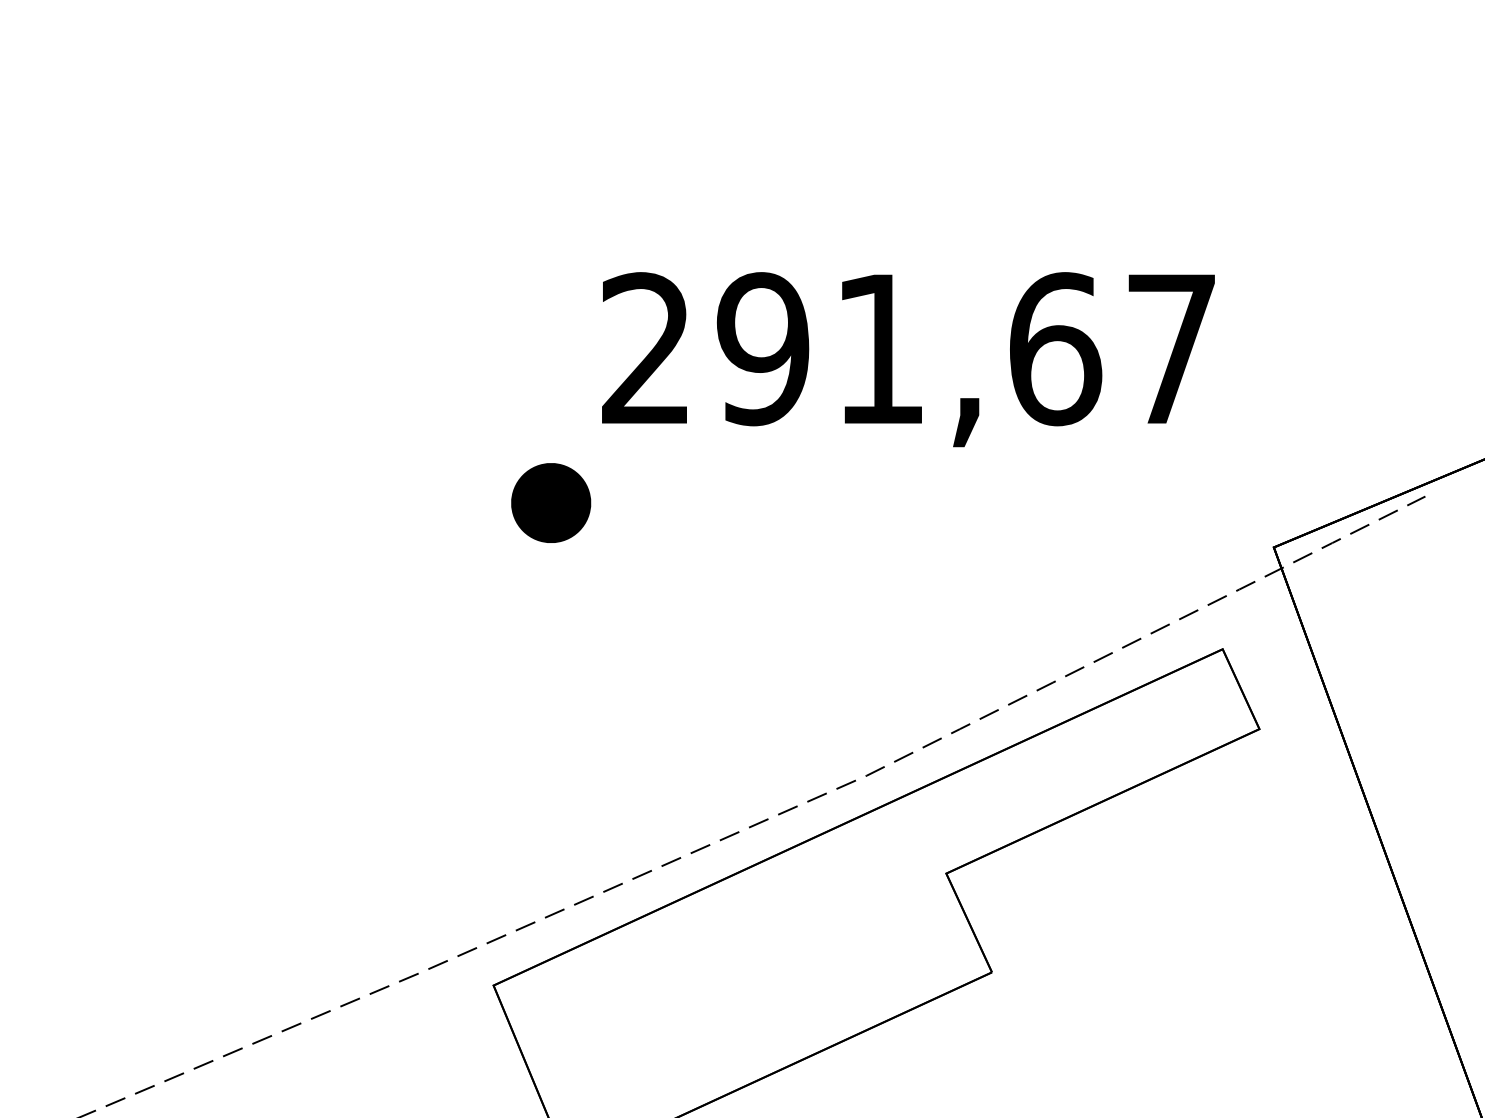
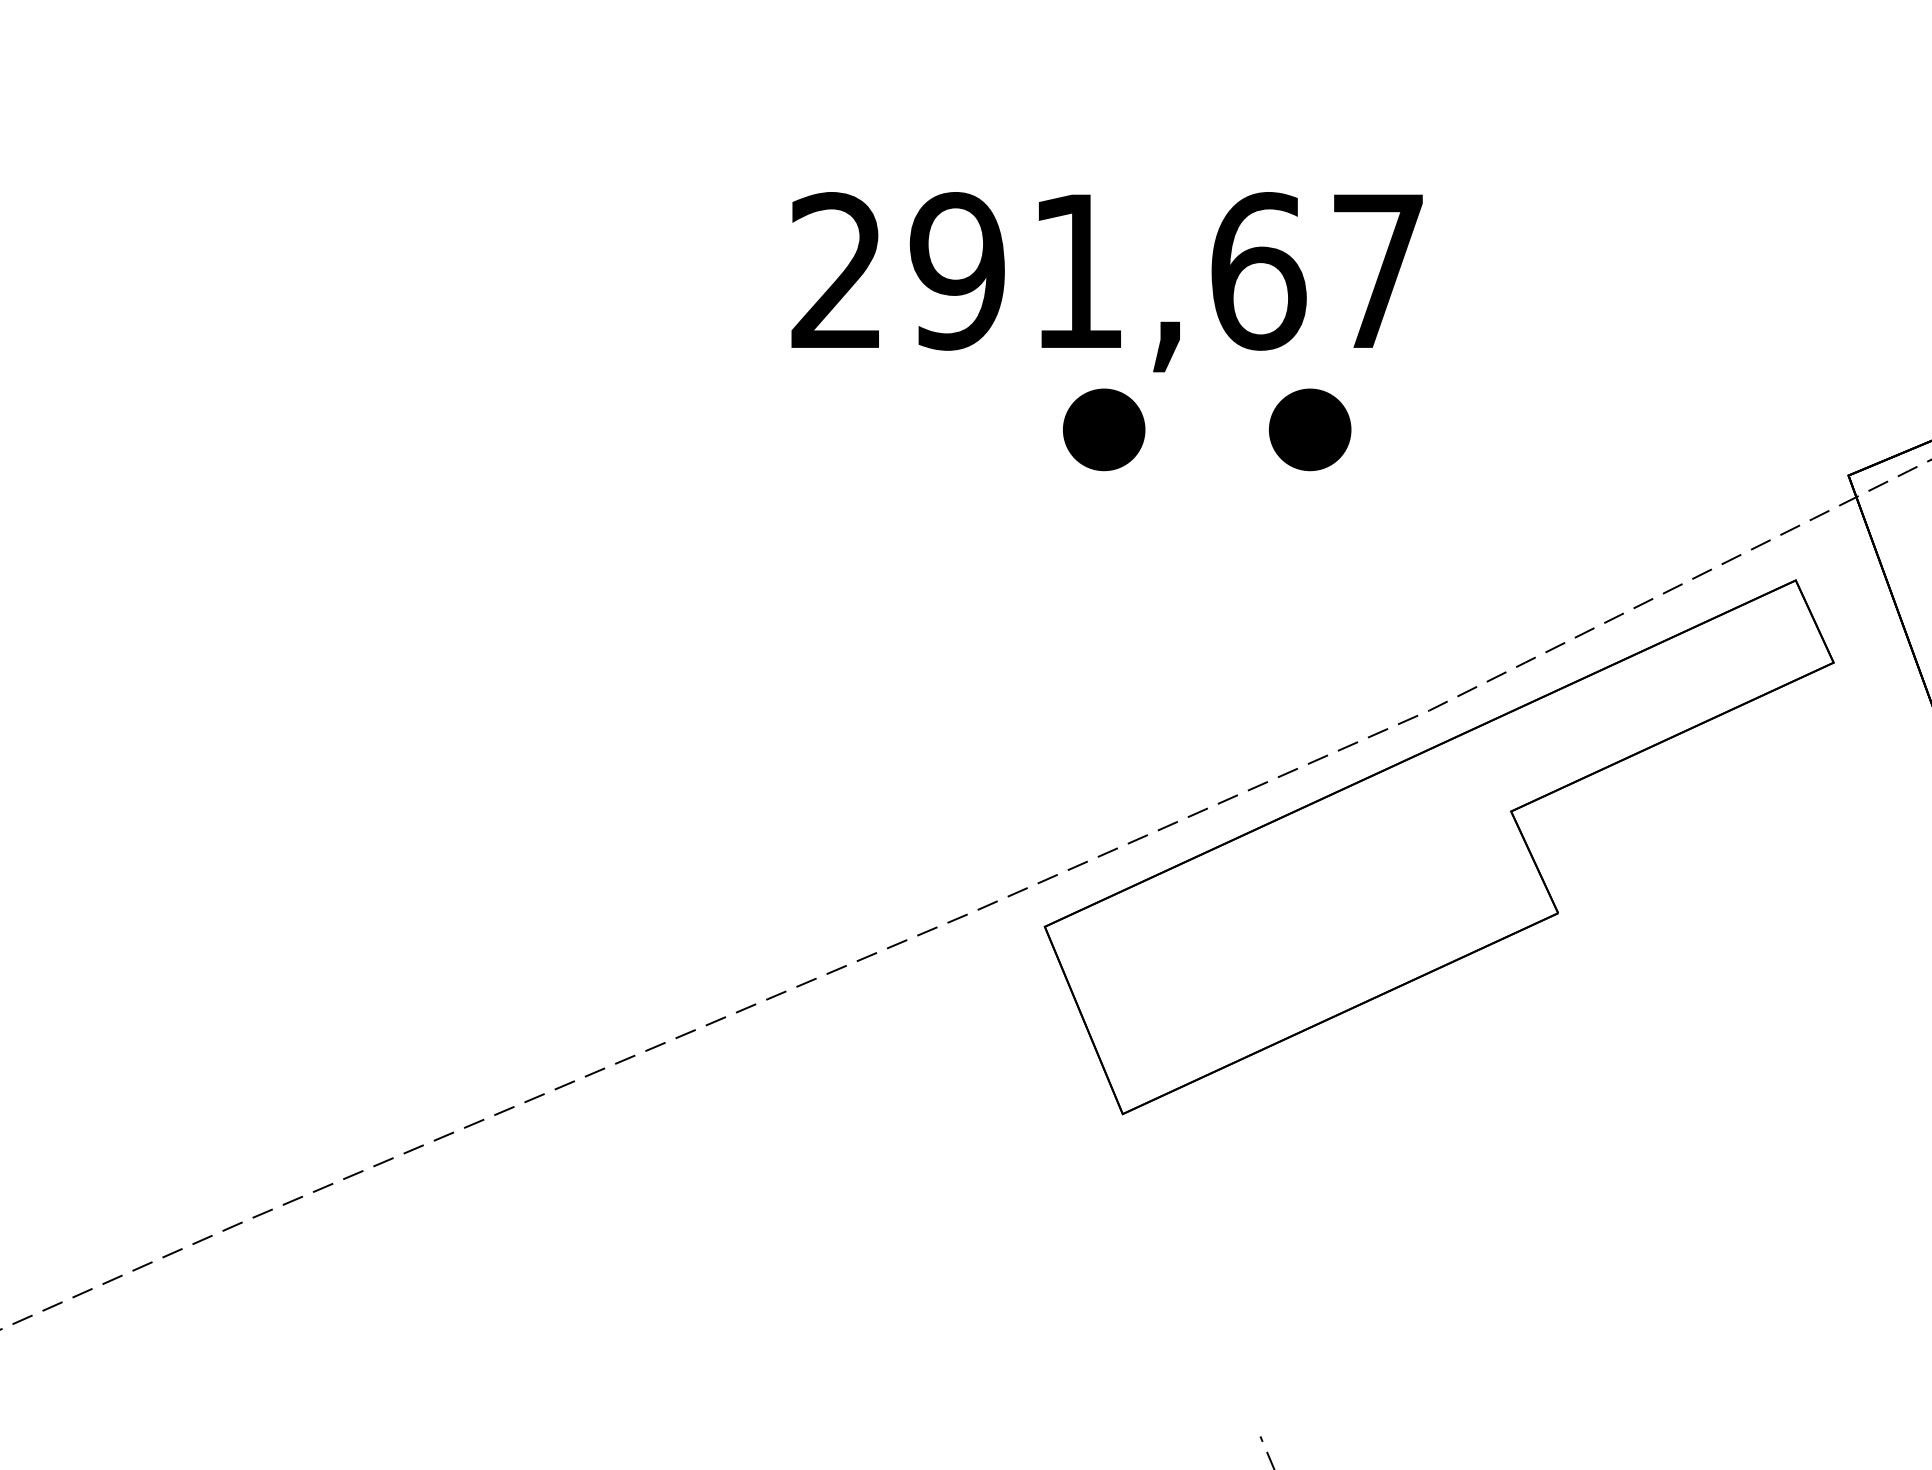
text: (907, 359) -> (1106, 282), moved
part: (751, 502) -> (1310, 429), added

